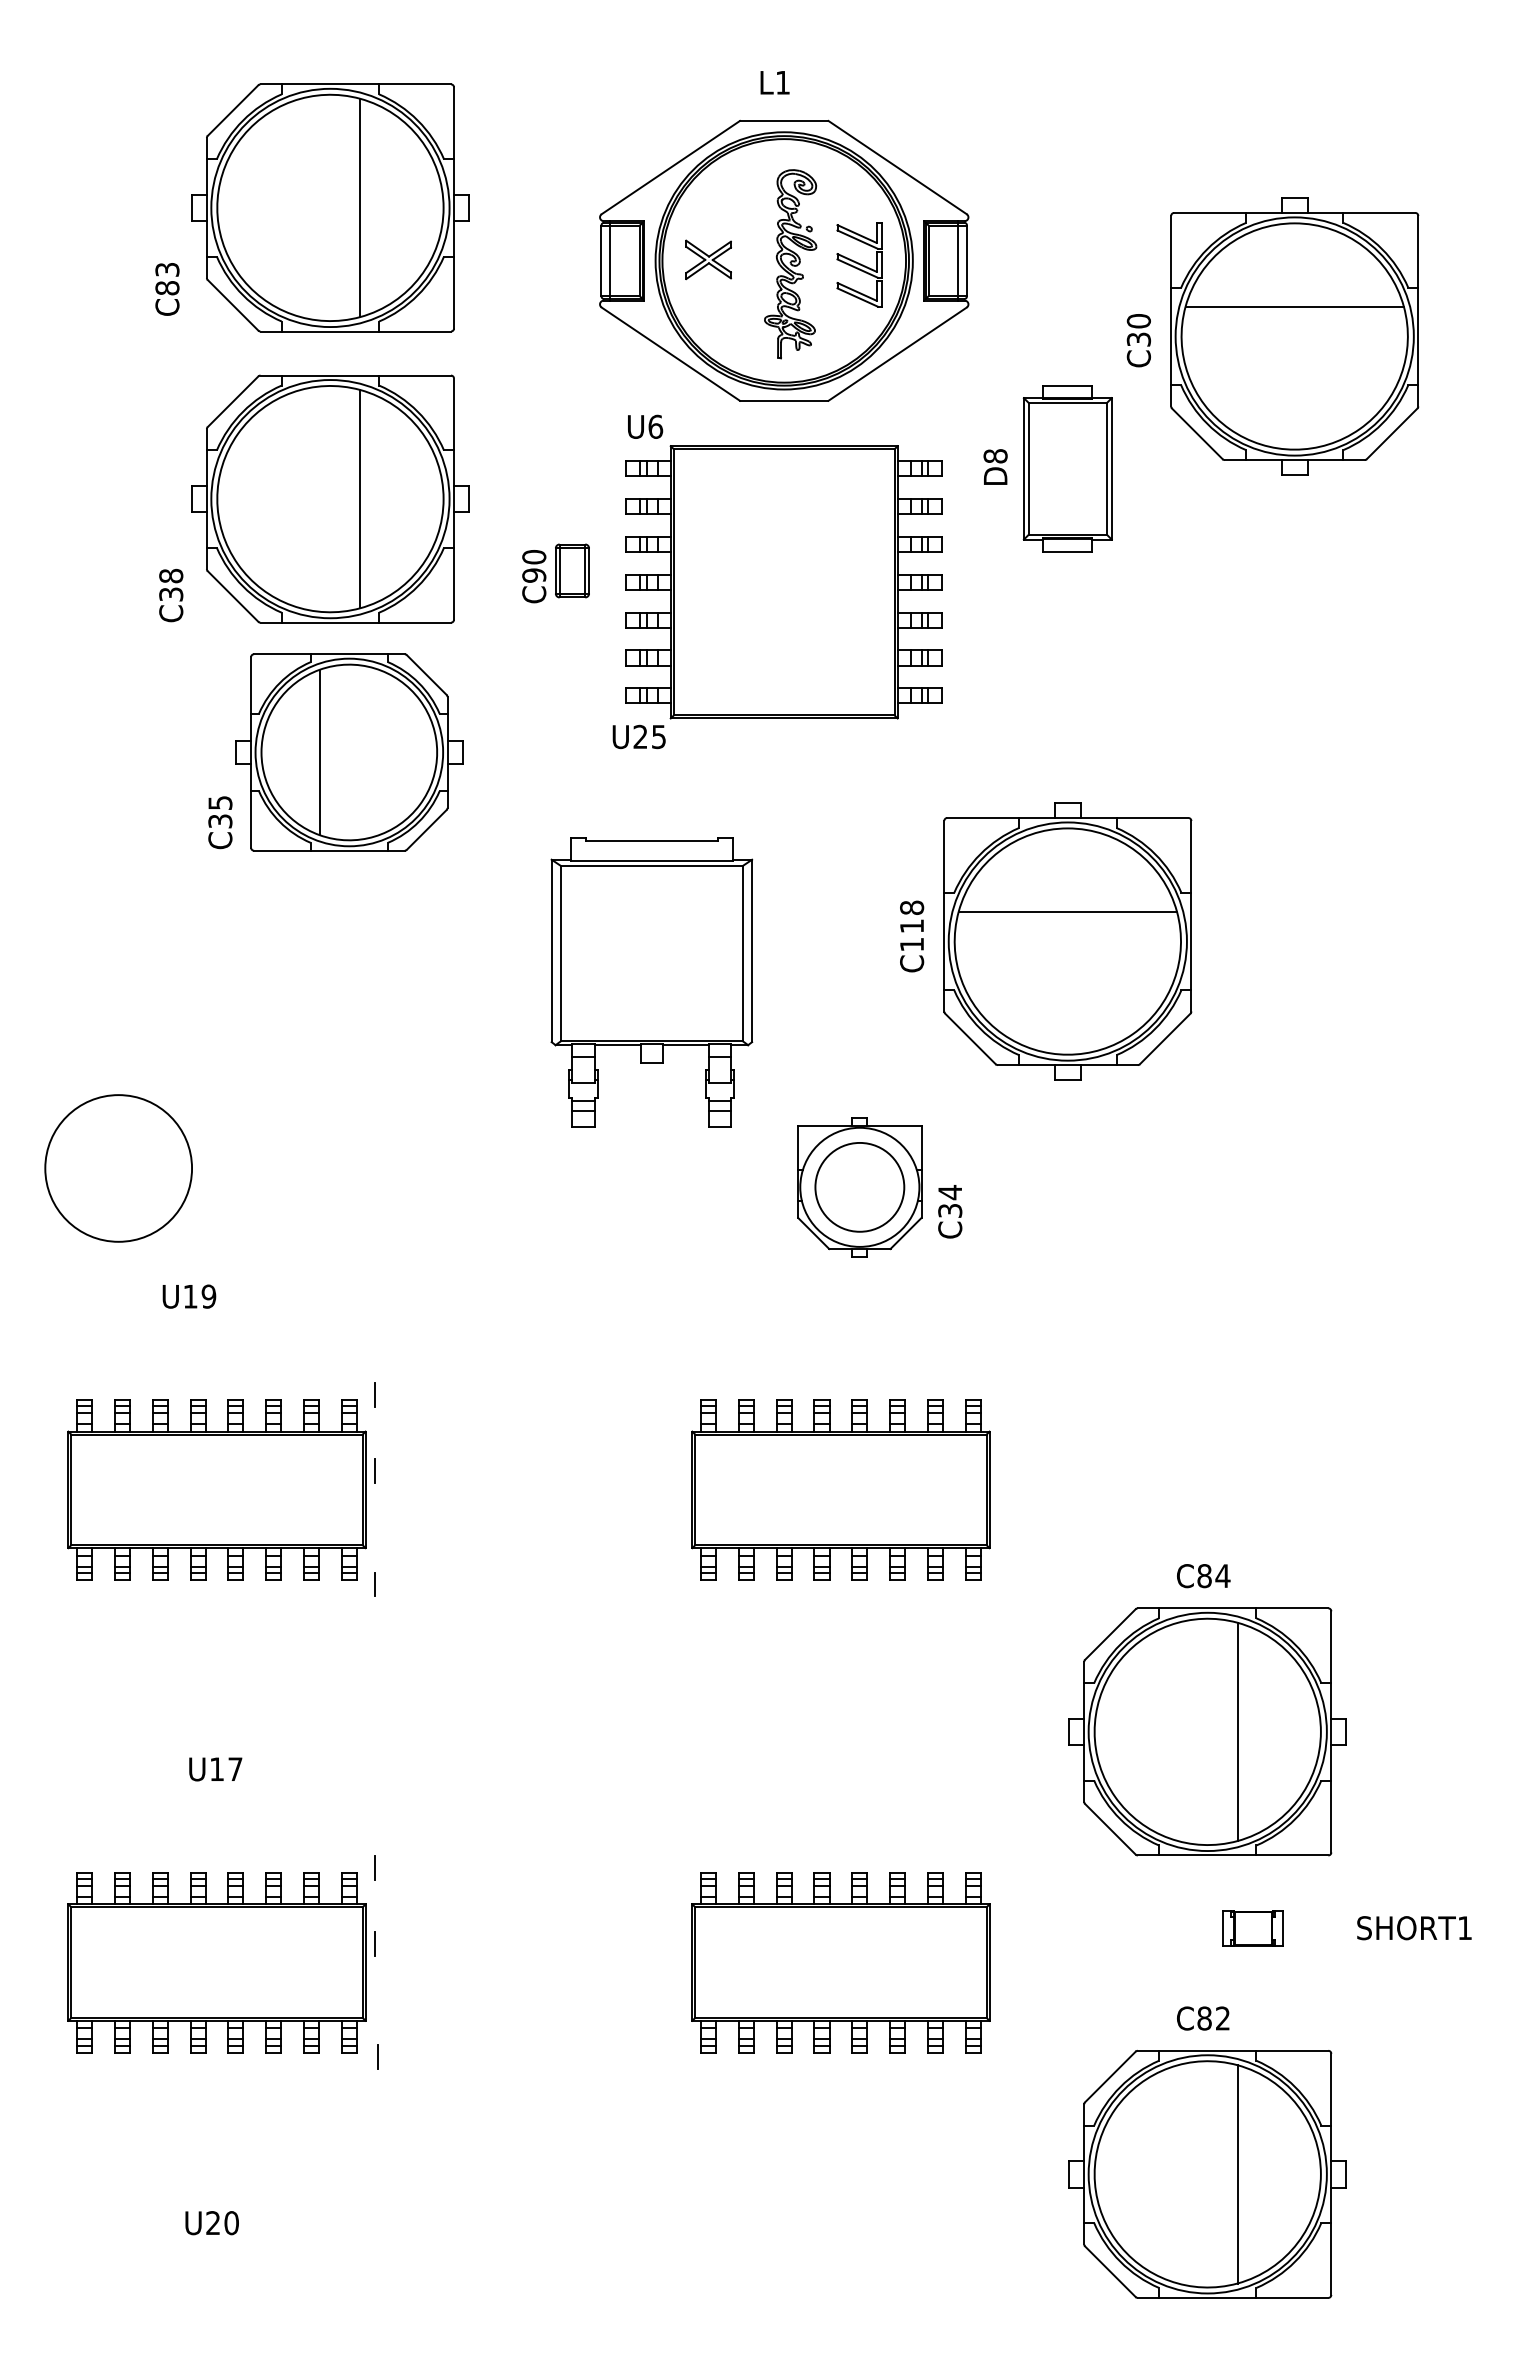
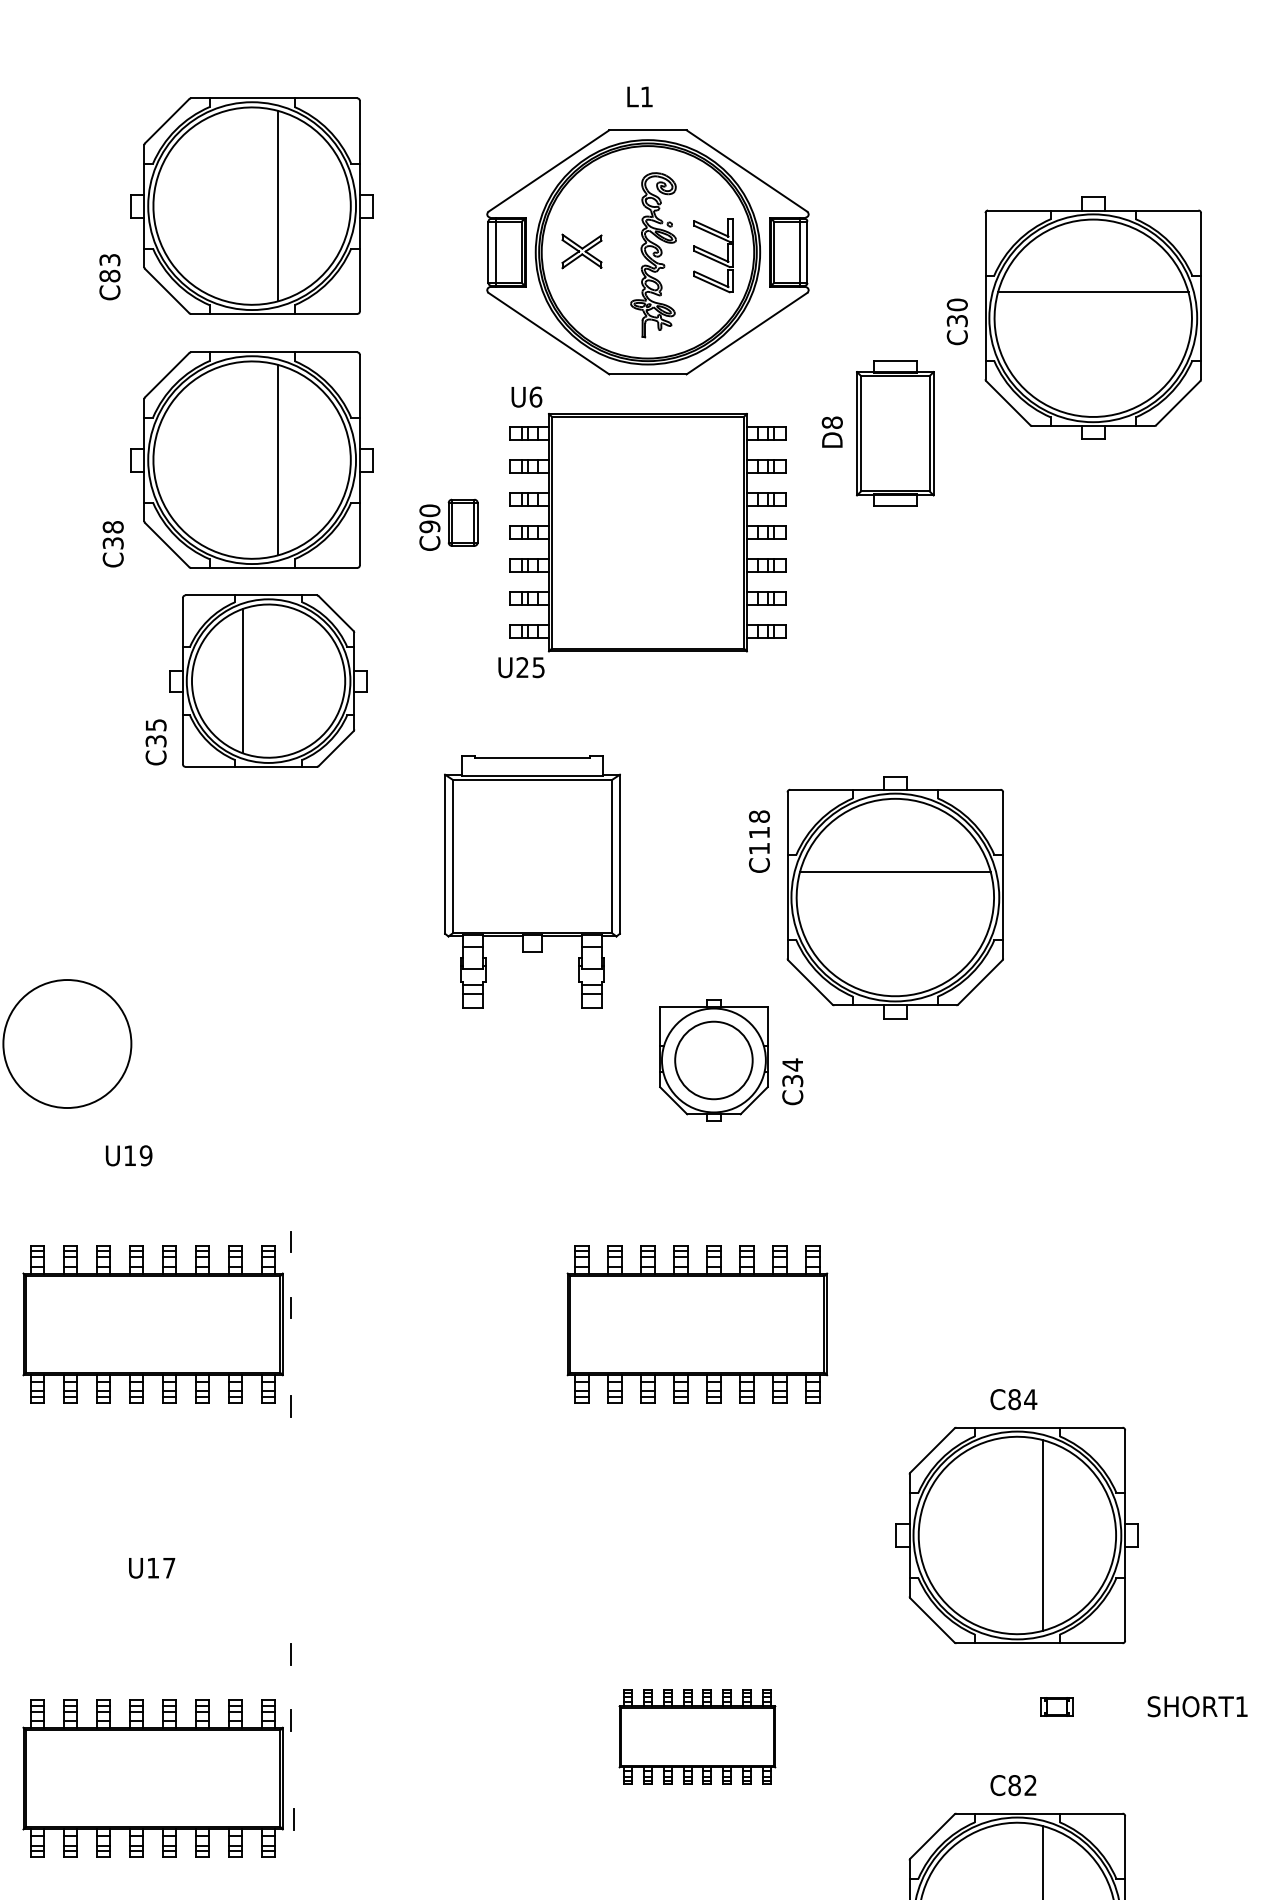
part: (1067, 941) -> (895, 897), moved
part: (1252, 1928) -> (1056, 1706), size x0.6
part: (216, 1962) -> (152, 1778), moved
part: (840, 1962) -> (697, 1736), size x0.6

